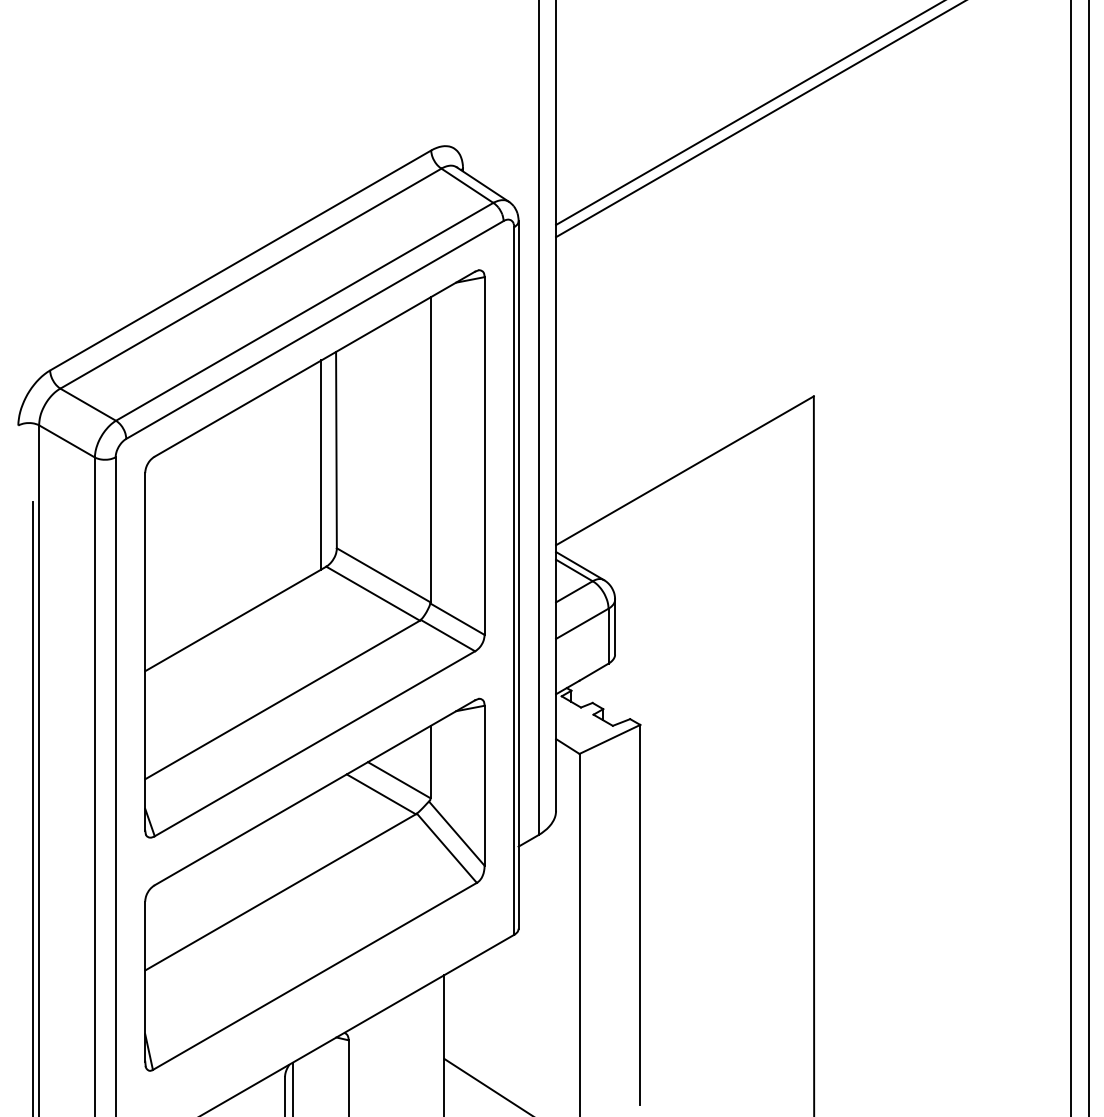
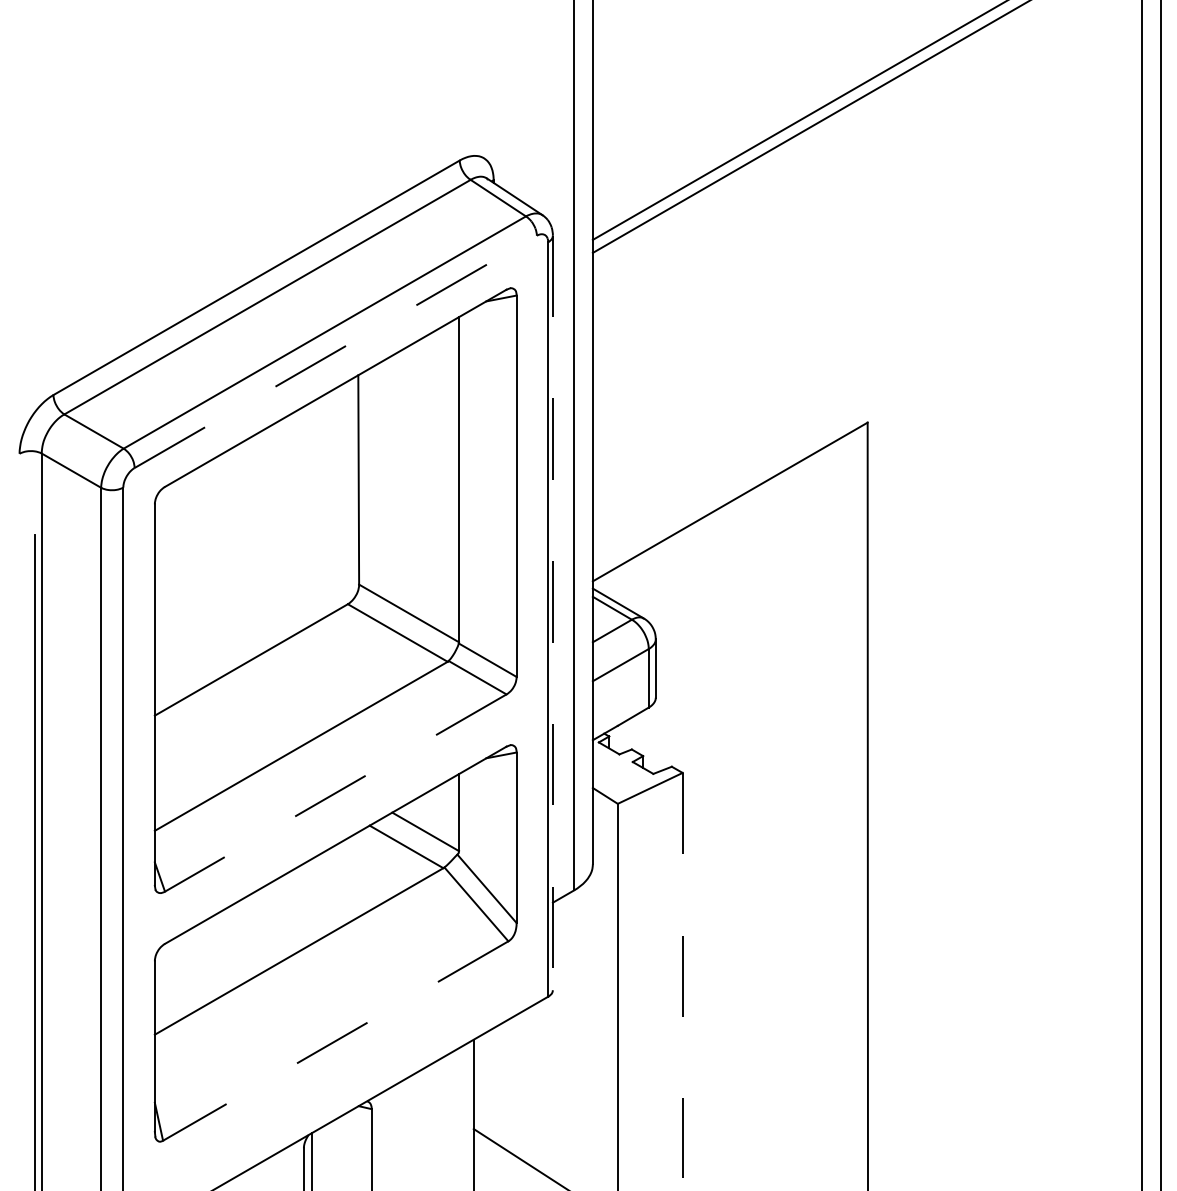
line: (315, 329) -> (336, 351), solid -> dashed
line: (321, 464) -> (342, 495), removed
line: (518, 575) -> (552, 613), solid -> dashed
line: (314, 744) -> (335, 793), solid -> dashed
line: (640, 914) -> (682, 975), solid -> dashed
line: (314, 976) -> (335, 1041), solid -> dashed

